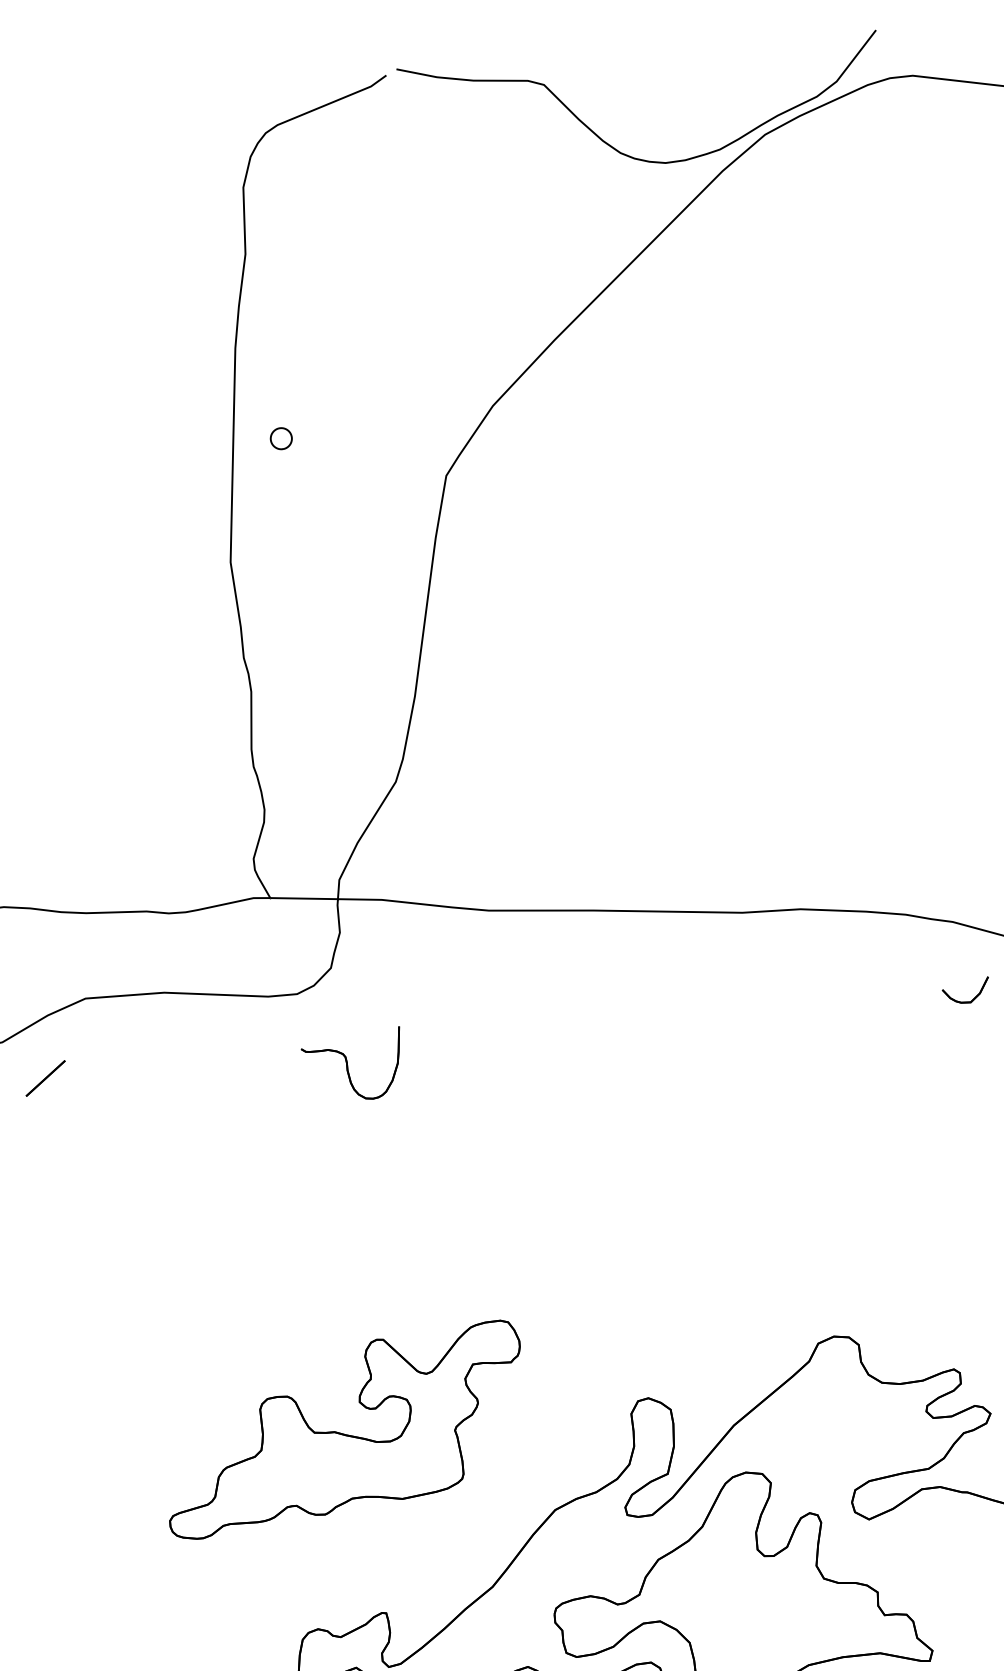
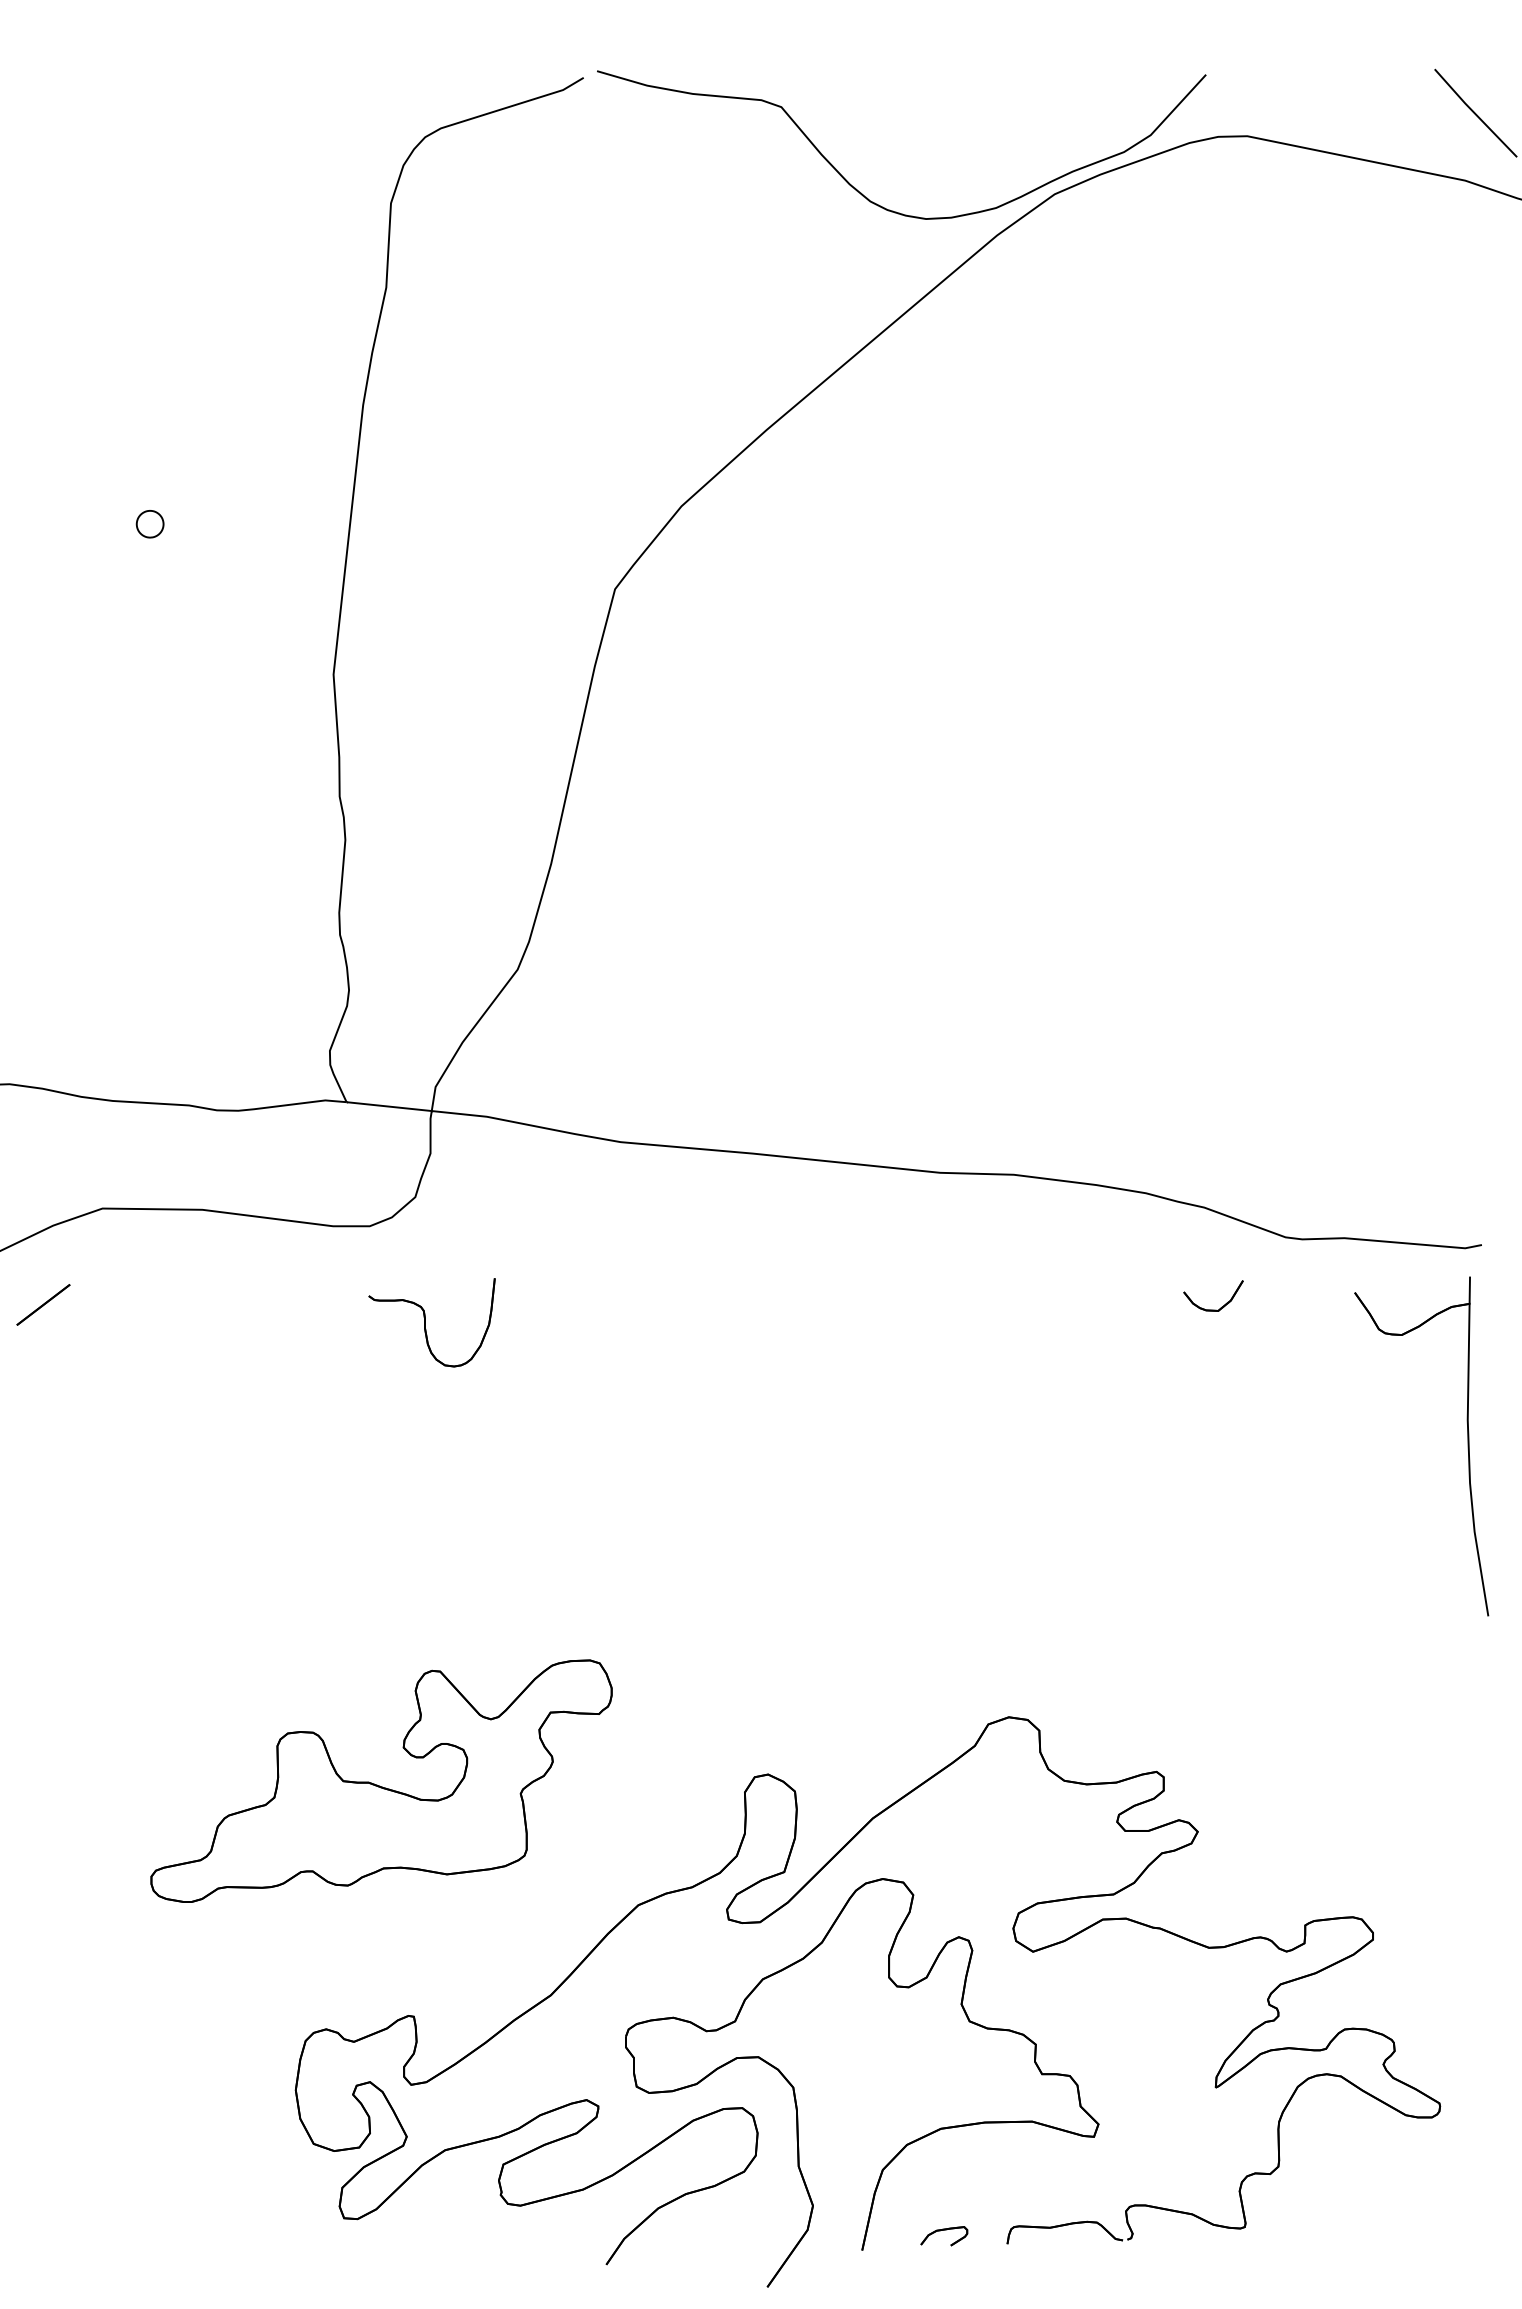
part: (280, 438) -> (149, 524), moved

